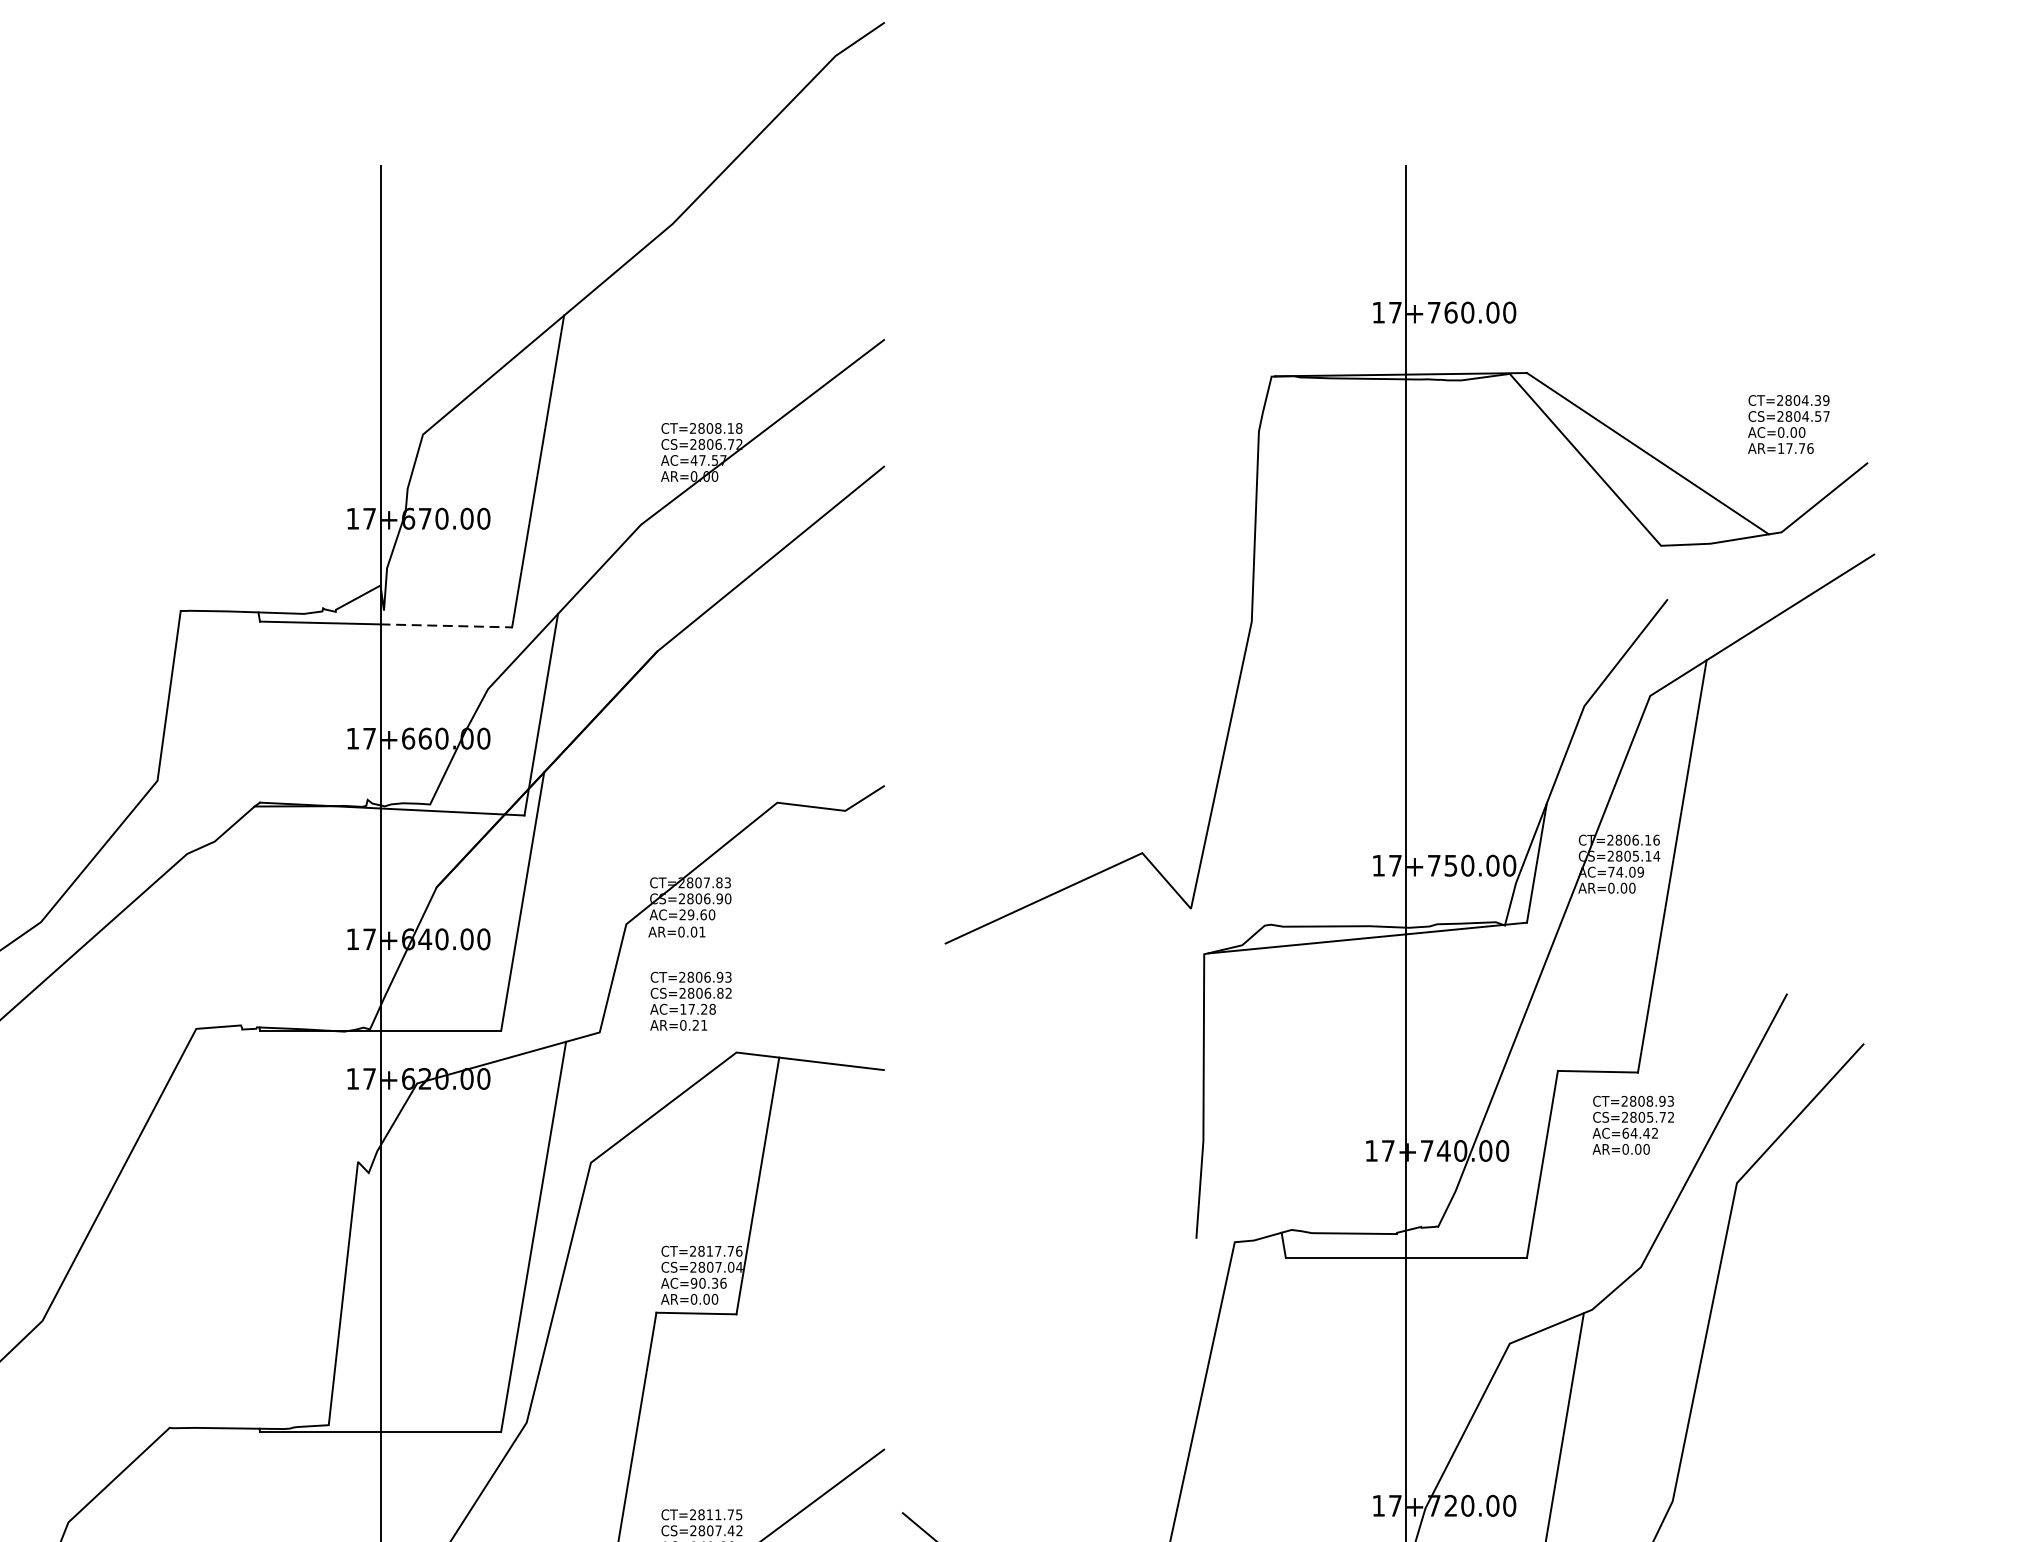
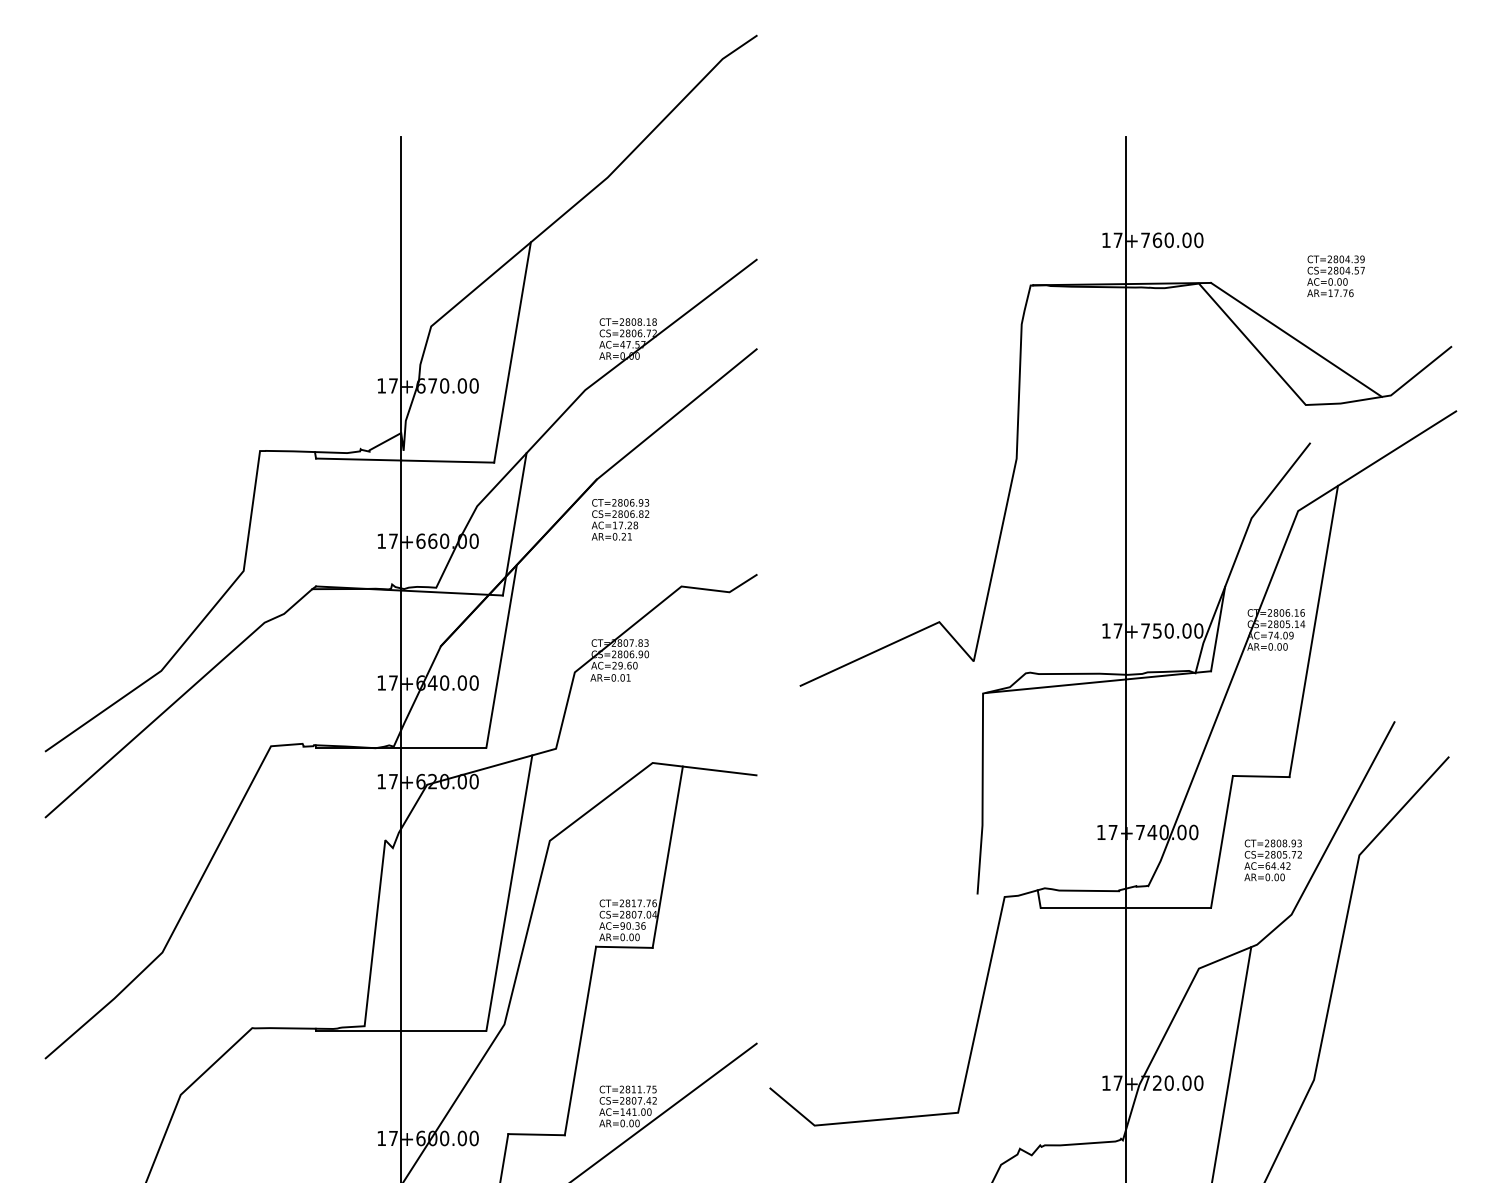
text: (1788, 424) -> (1335, 276), moved
line: (447, 625) -> (448, 461), dashed -> solid
text: (690, 1000) -> (620, 519), moved
text: (1632, 1125) -> (1272, 860), moved

